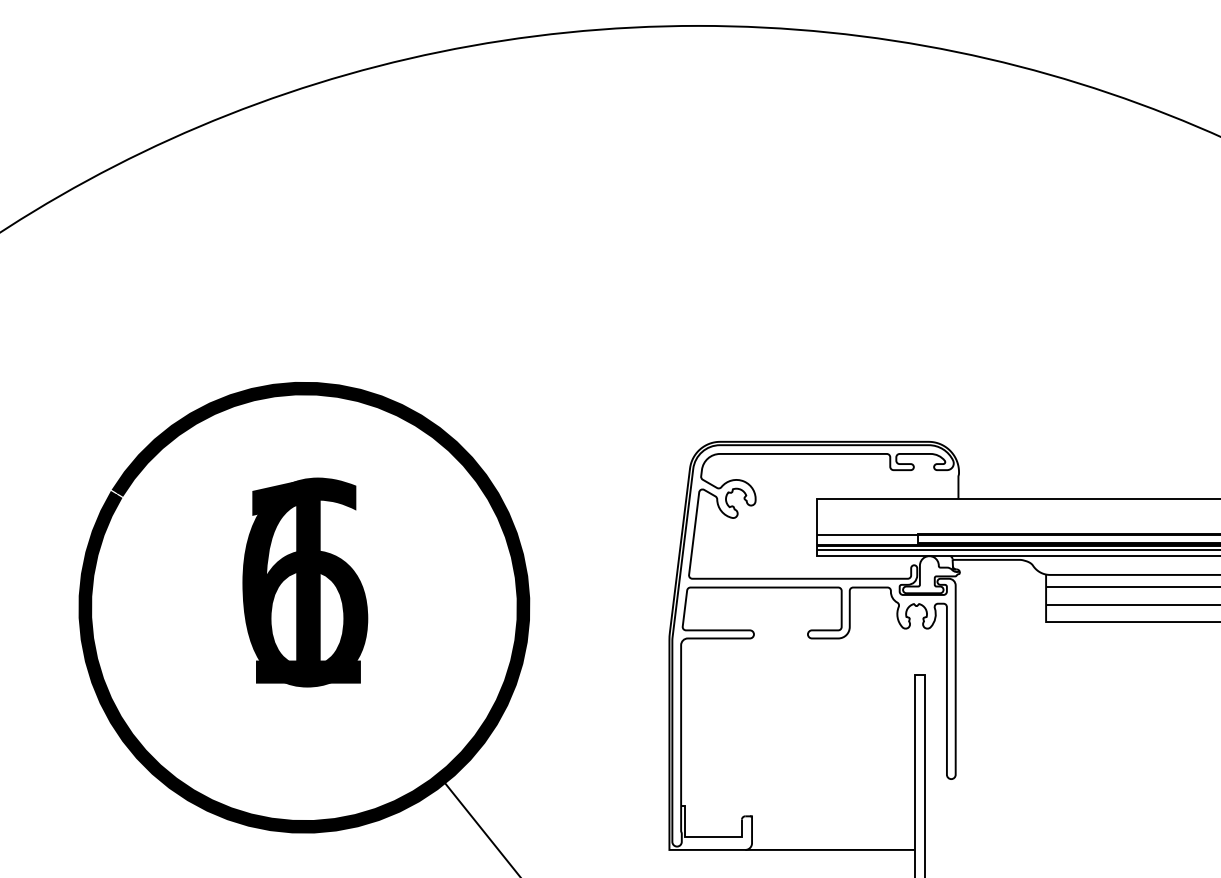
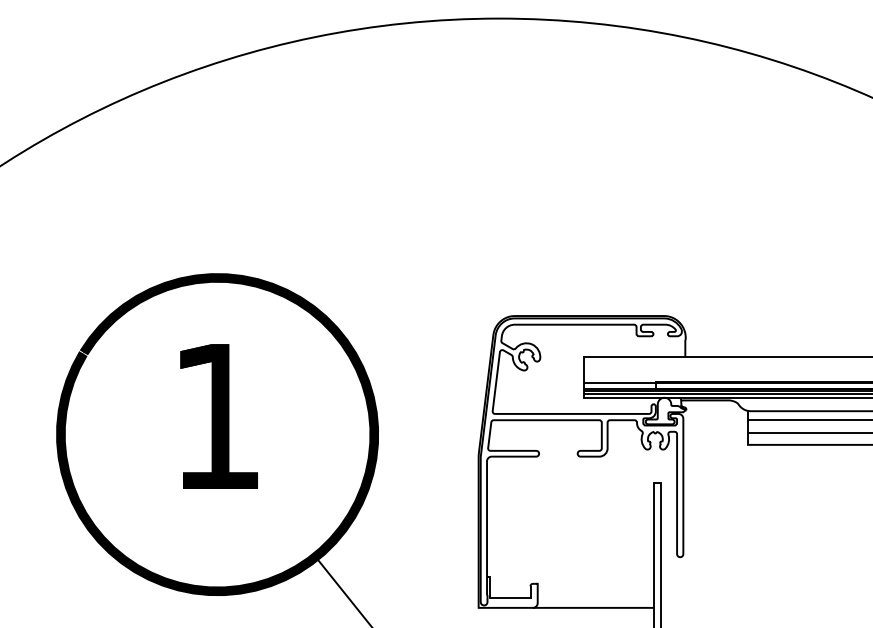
text: (305, 582) -> (218, 416), 6 -> 1

